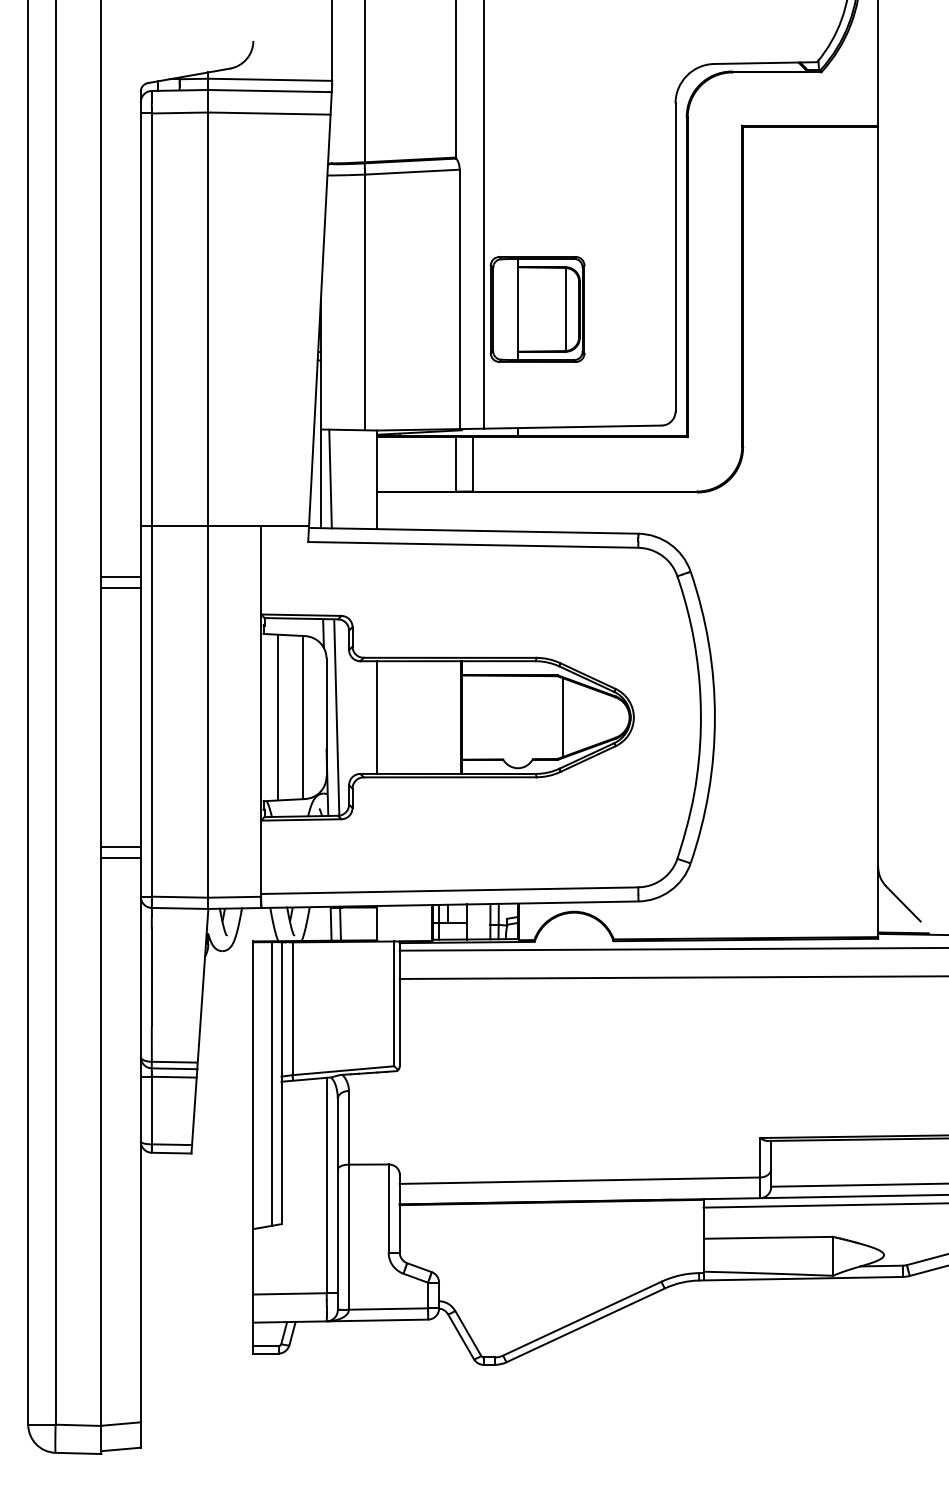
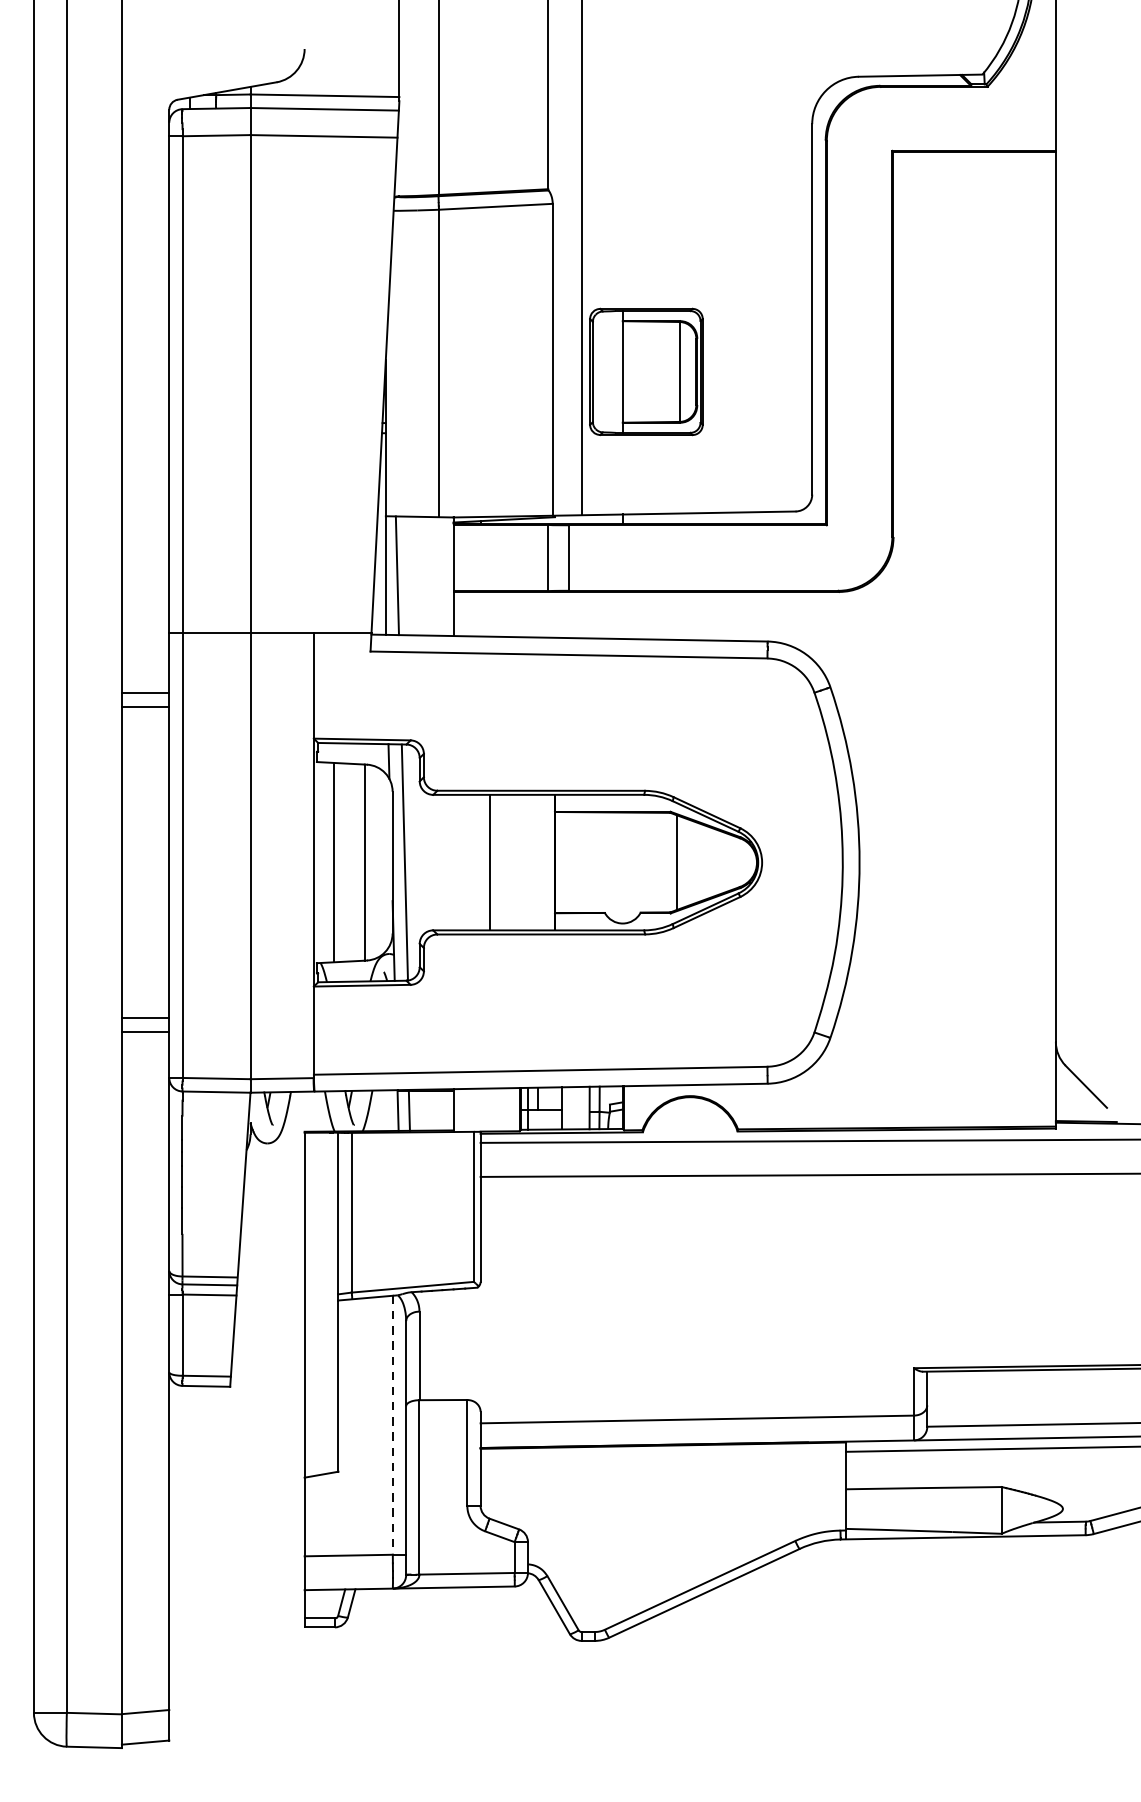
line: (377, 717) -> (489, 862), moved
line: (272, 1083) -> (327, 1302), removed
line: (326, 1185) -> (392, 1425), solid -> dashed

